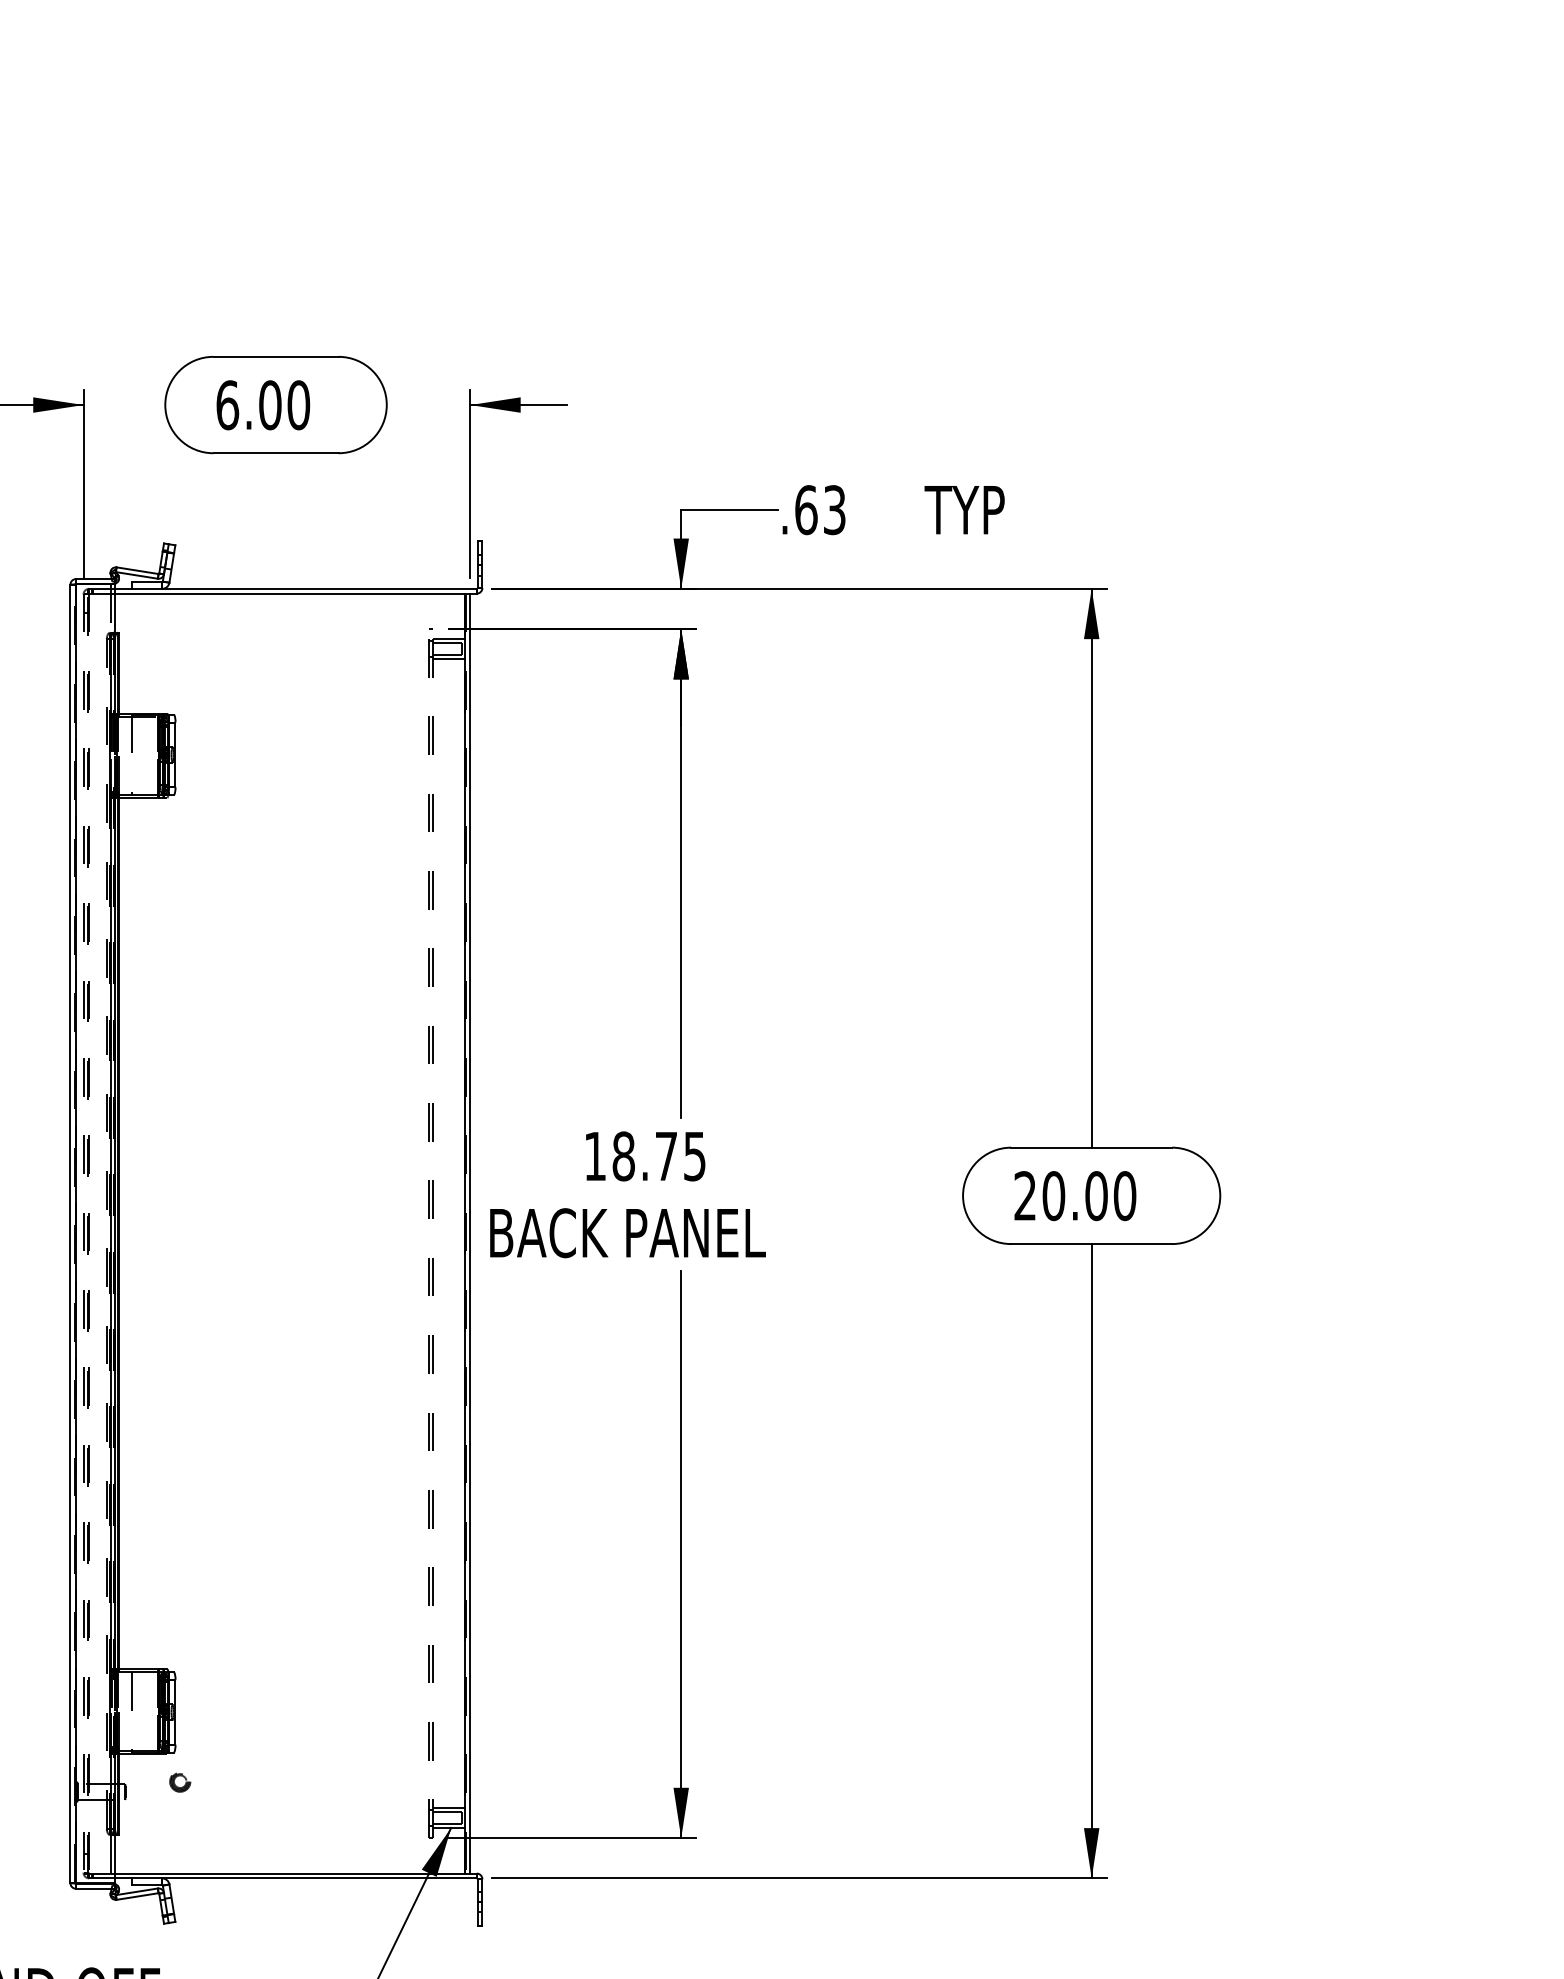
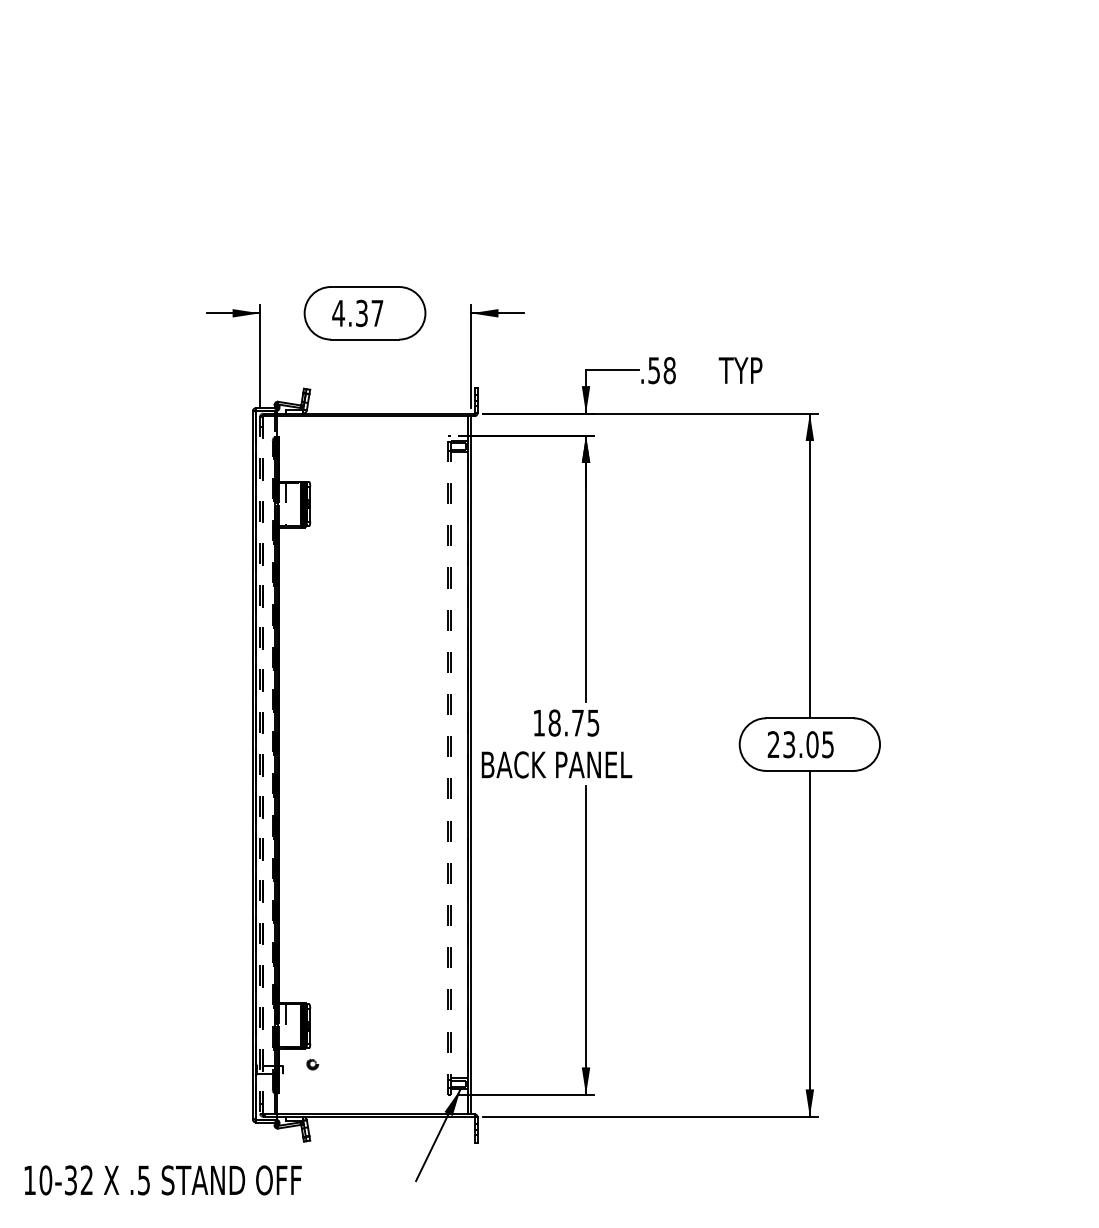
text: (262, 405) -> (357, 313), 6.00 -> 4.37
text: (819, 509) -> (661, 370), .63 -> .58
text: (1089, 1195) -> (808, 744), 20.00 -> 23.05

